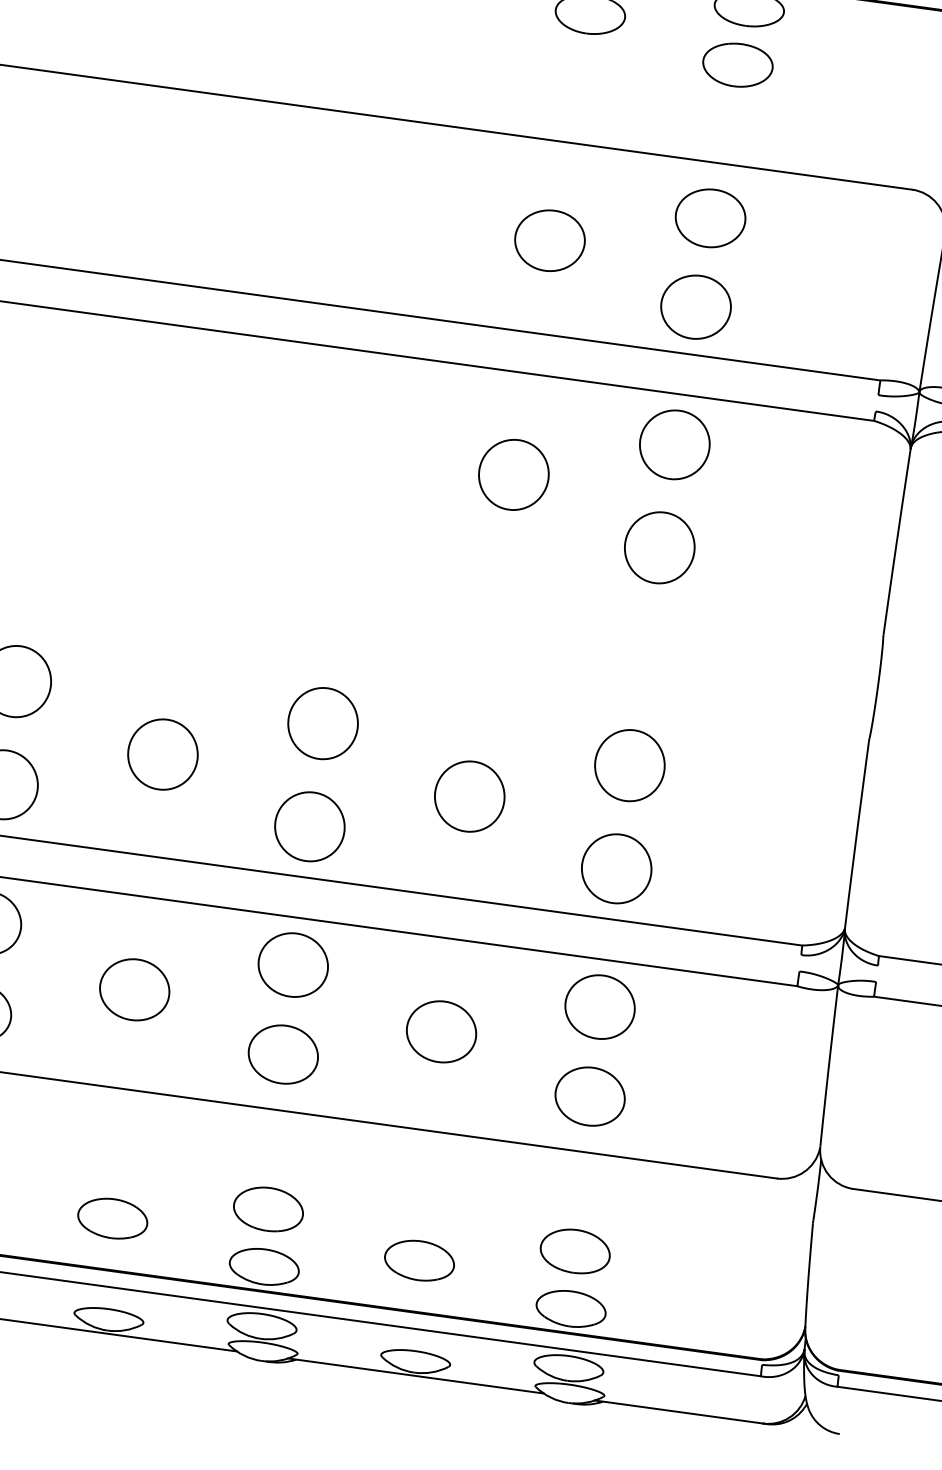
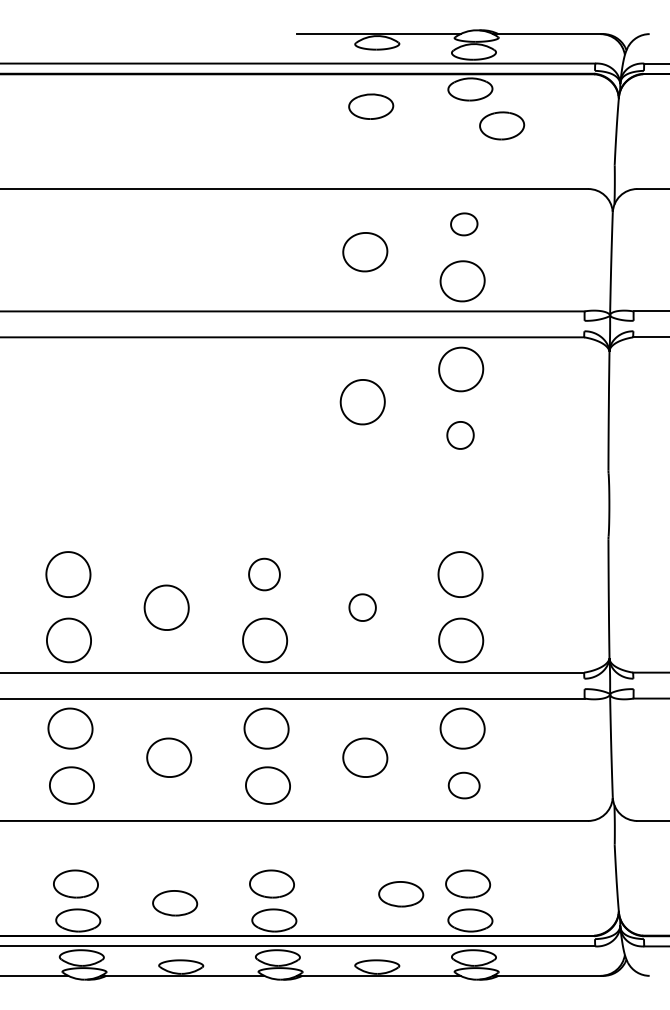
part: (738, 64) -> (502, 125), moved
part: (711, 218) -> (464, 224), size x0.6
part: (659, 547) -> (460, 435), size x0.6
part: (323, 723) -> (264, 574), size x0.7
part: (469, 796) -> (362, 607), size x0.6
part: (590, 1096) -> (464, 785), size x0.7
part: (420, 1261) -> (401, 894), moved

